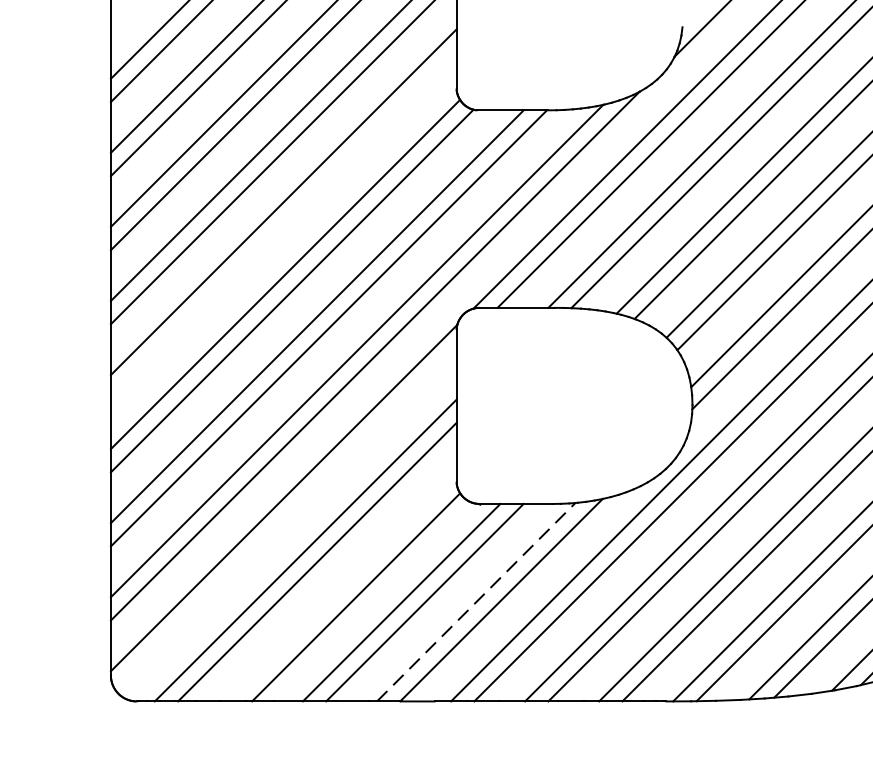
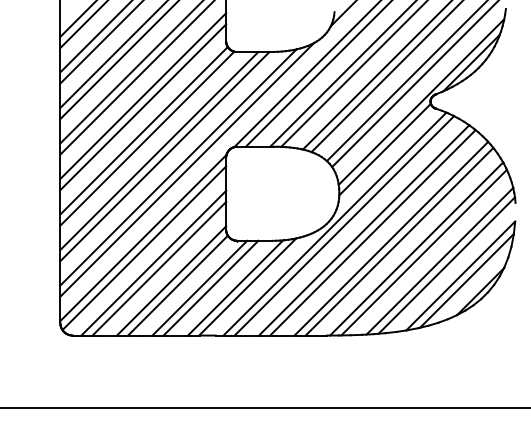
line: (284, 226) -> (143, 107), added
line: (286, 519) -> (144, 248), added
line: (342, 586) -> (171, 280), added
line: (475, 601) -> (235, 287), dashed -> solid

